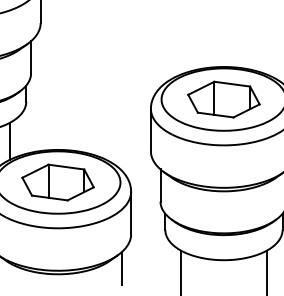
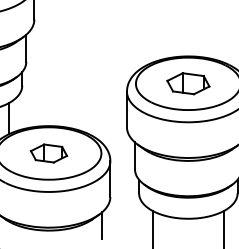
part: (224, 99) -> (188, 83), size x0.7
part: (57, 182) -> (48, 153), size x0.6

